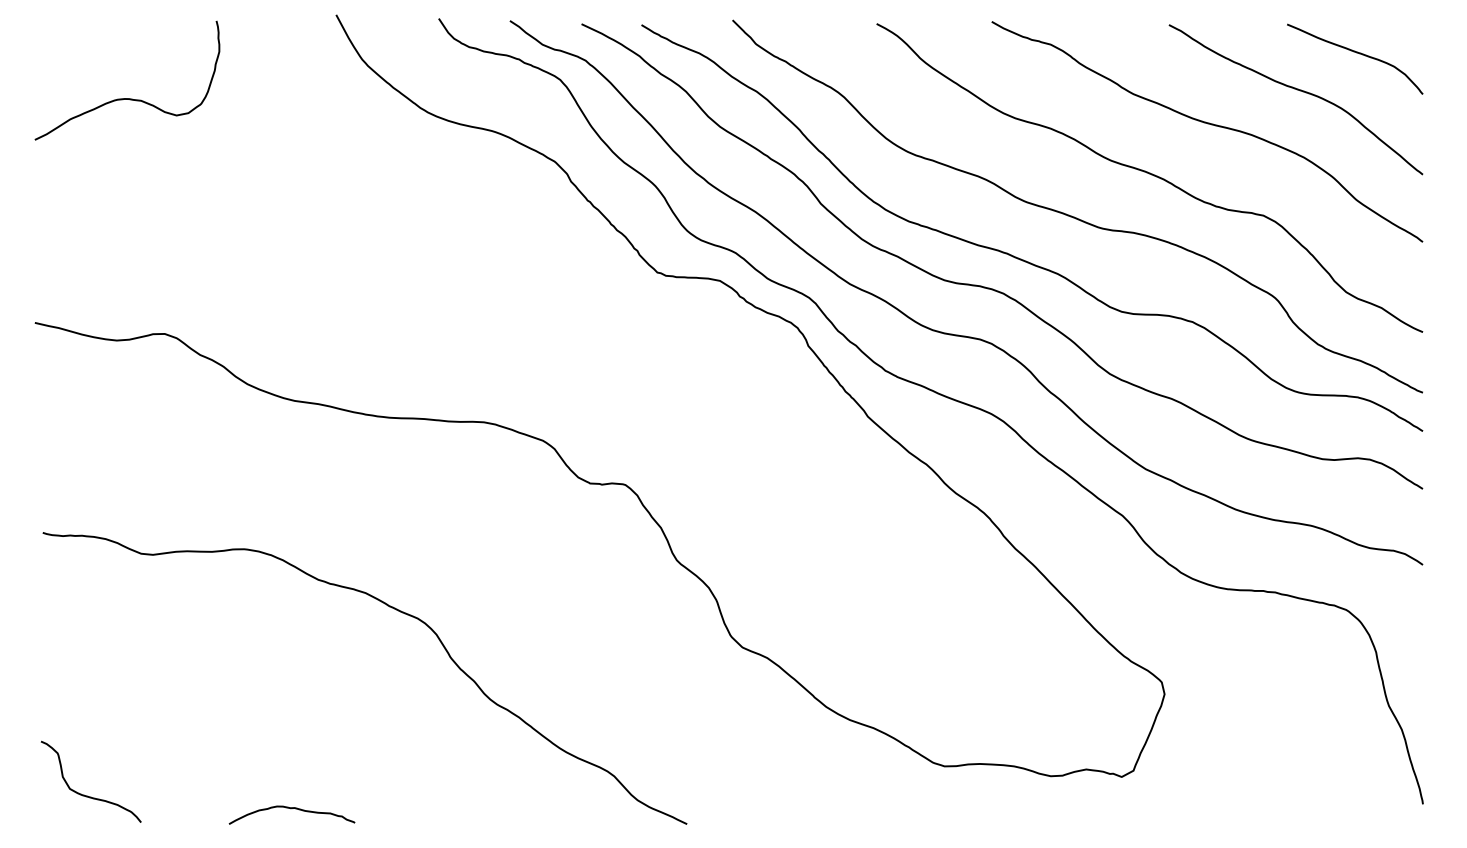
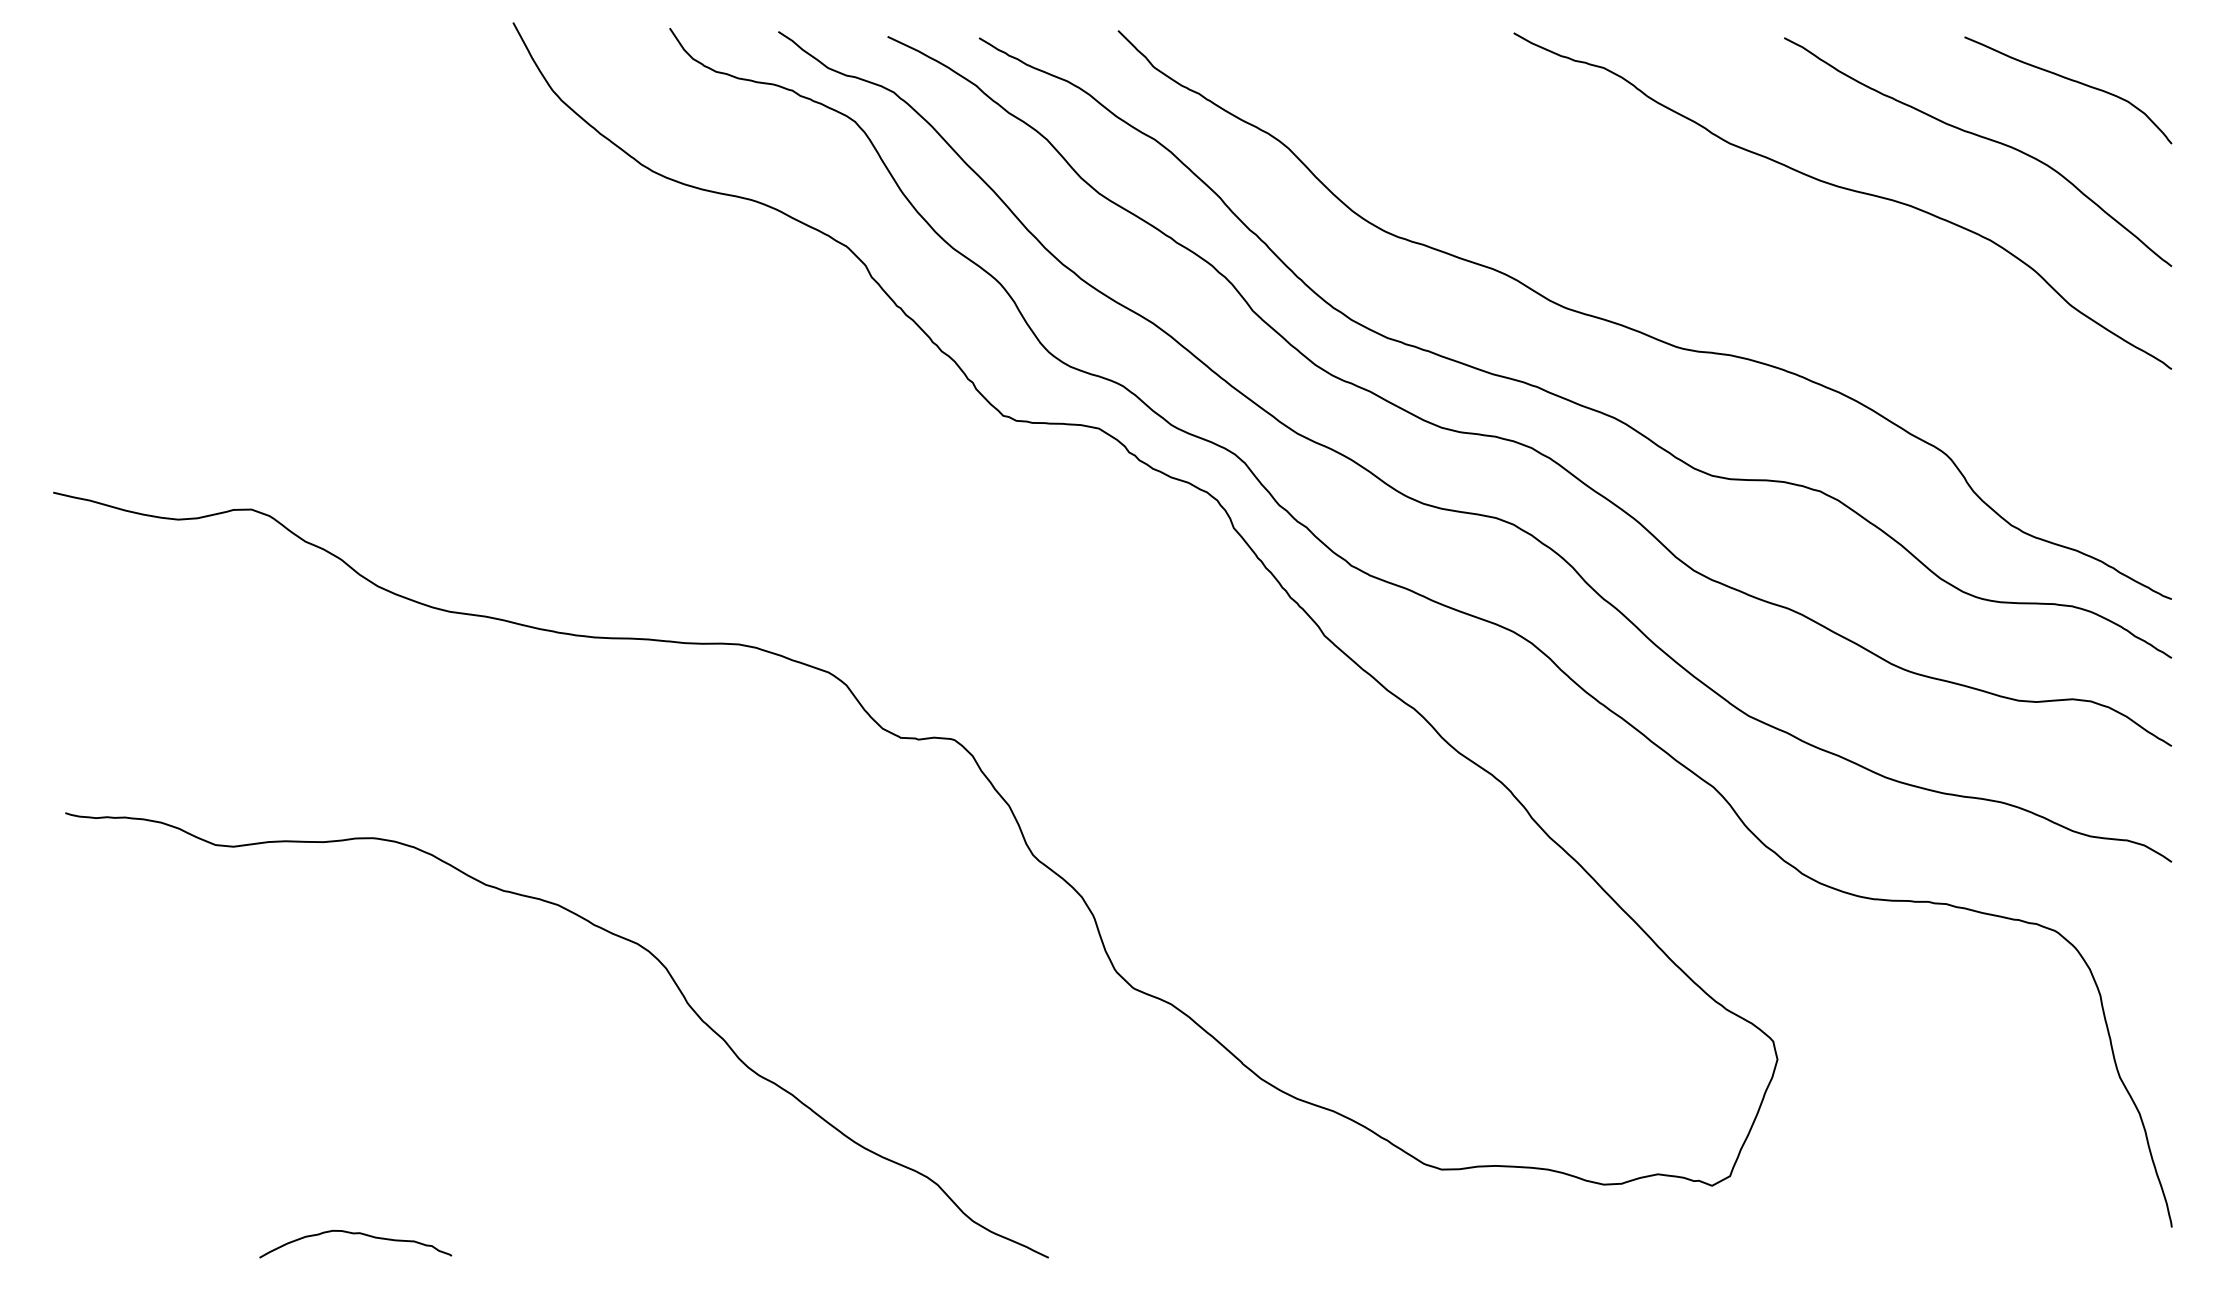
curve: (127, 98) -> (194, 150), removed
curve: (1151, 175) -> (1757, 267), removed
curve: (84, 794) -> (128, 1212), removed
curve: (291, 809) -> (354, 1235), moved

